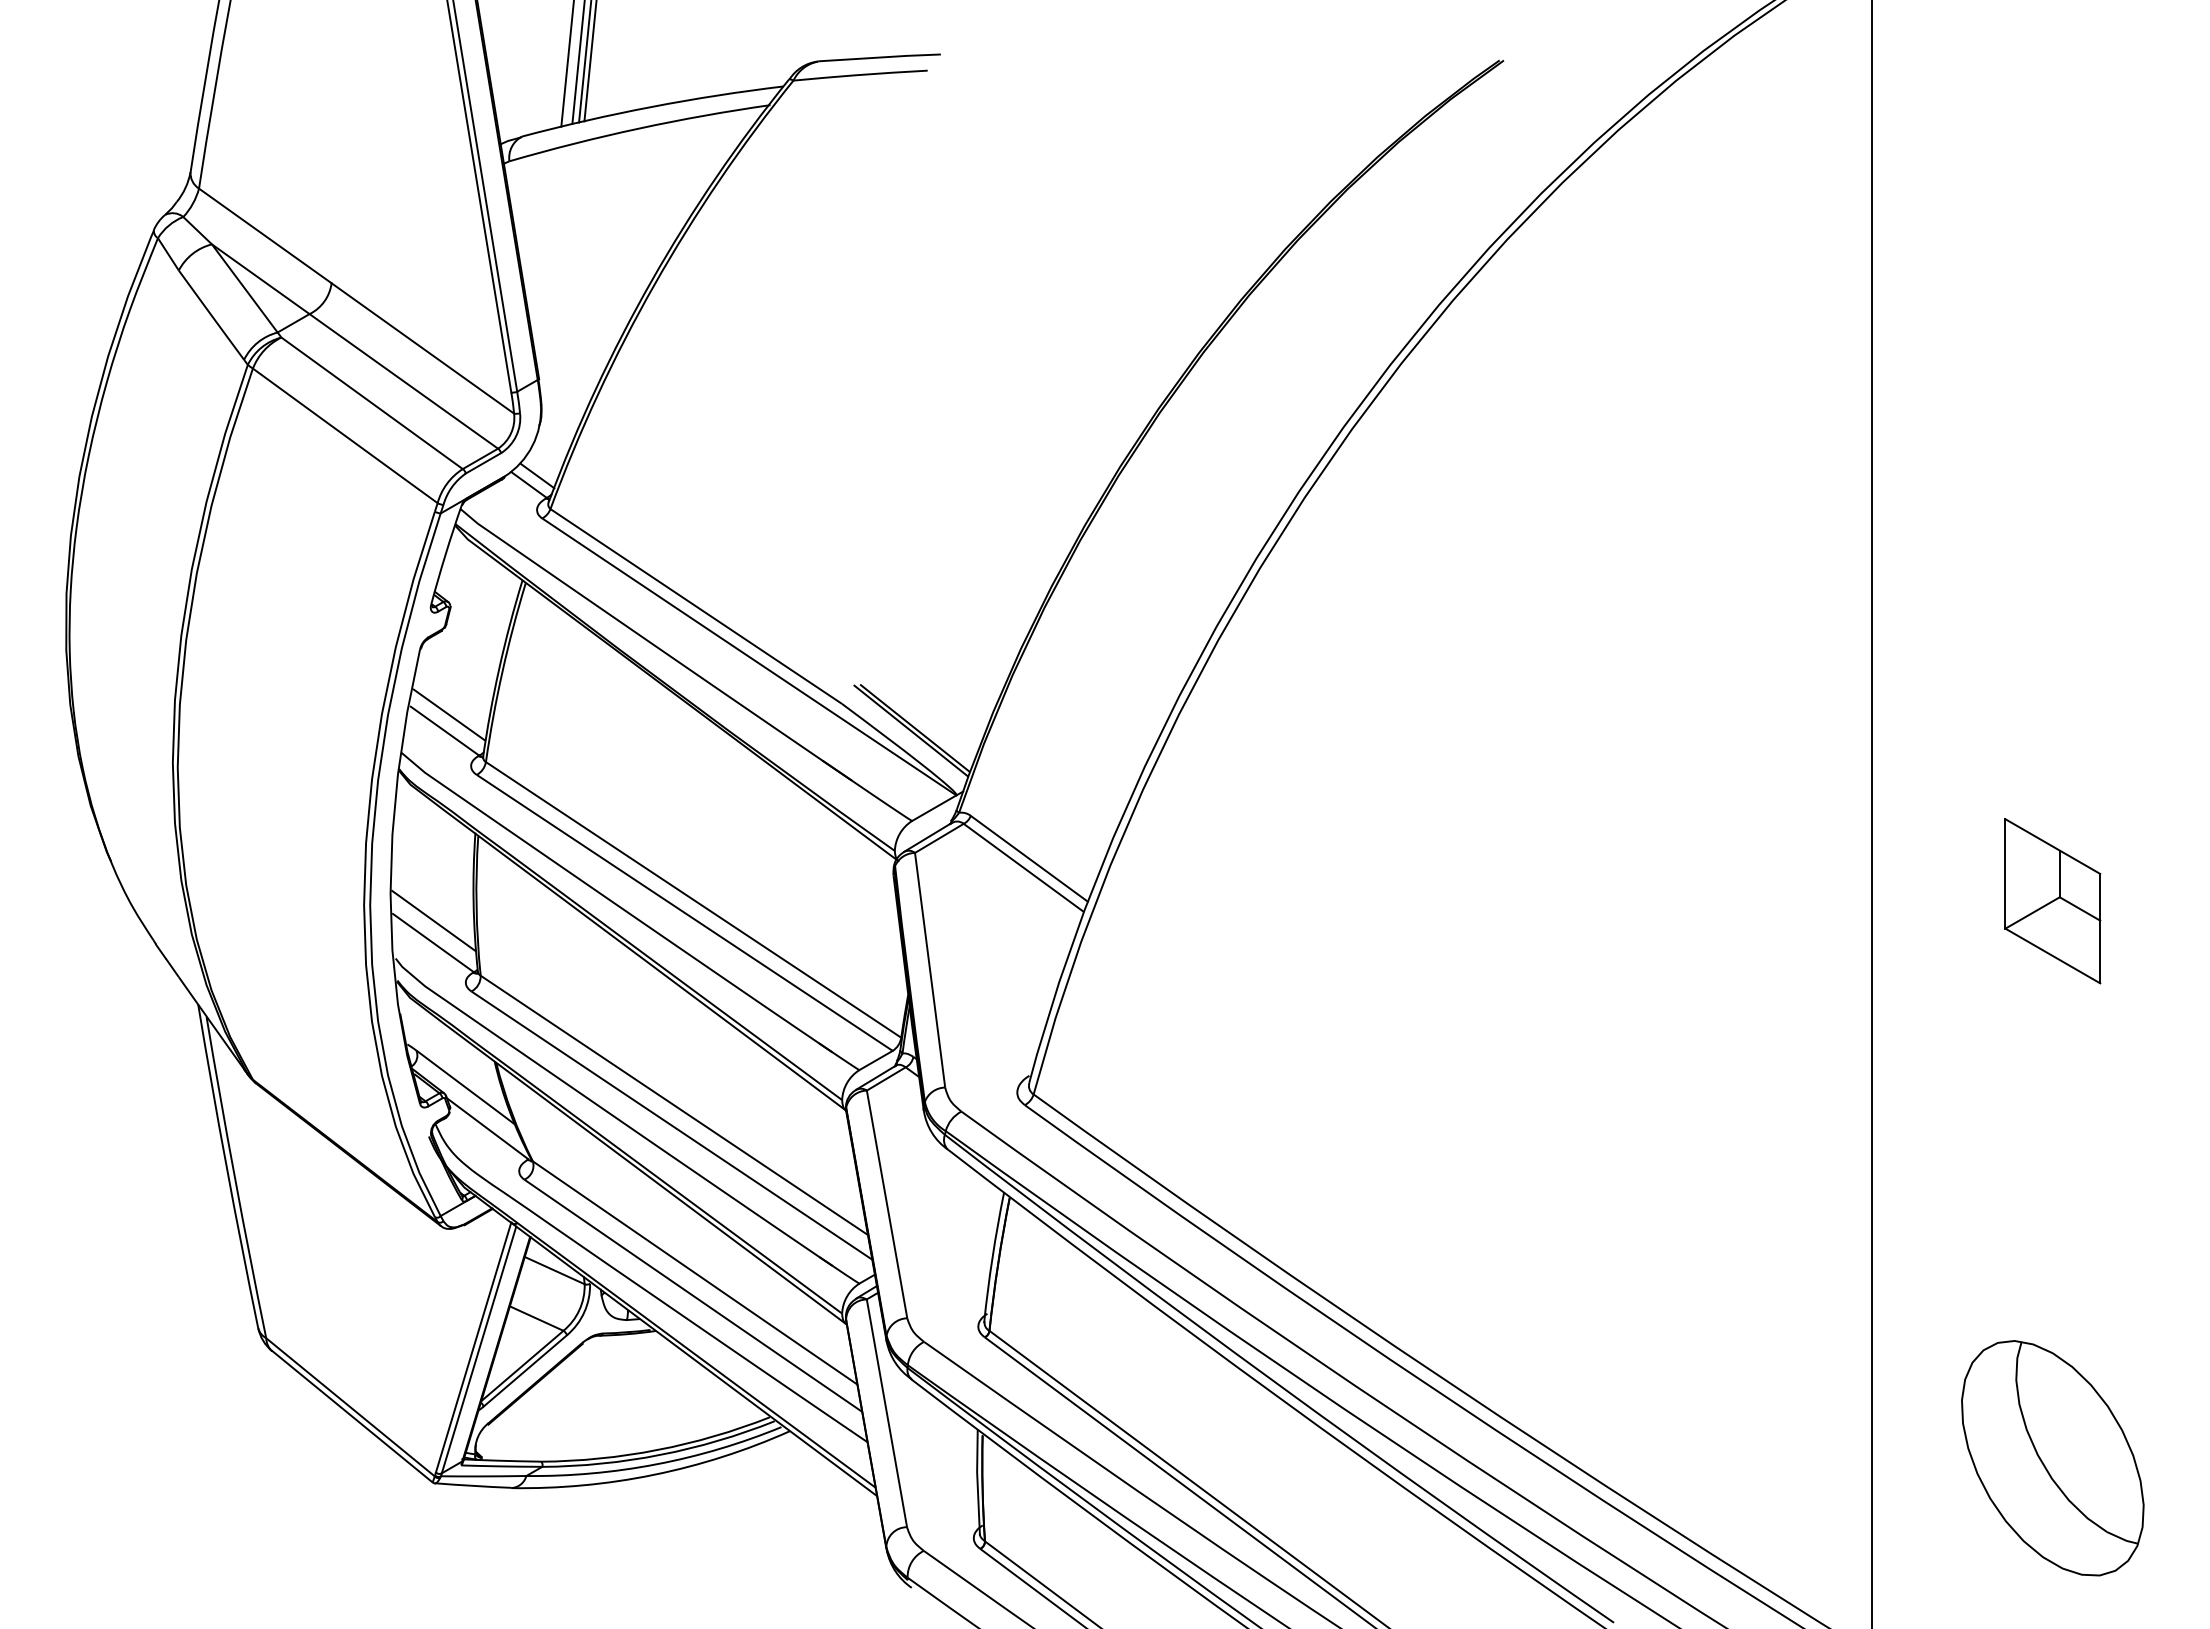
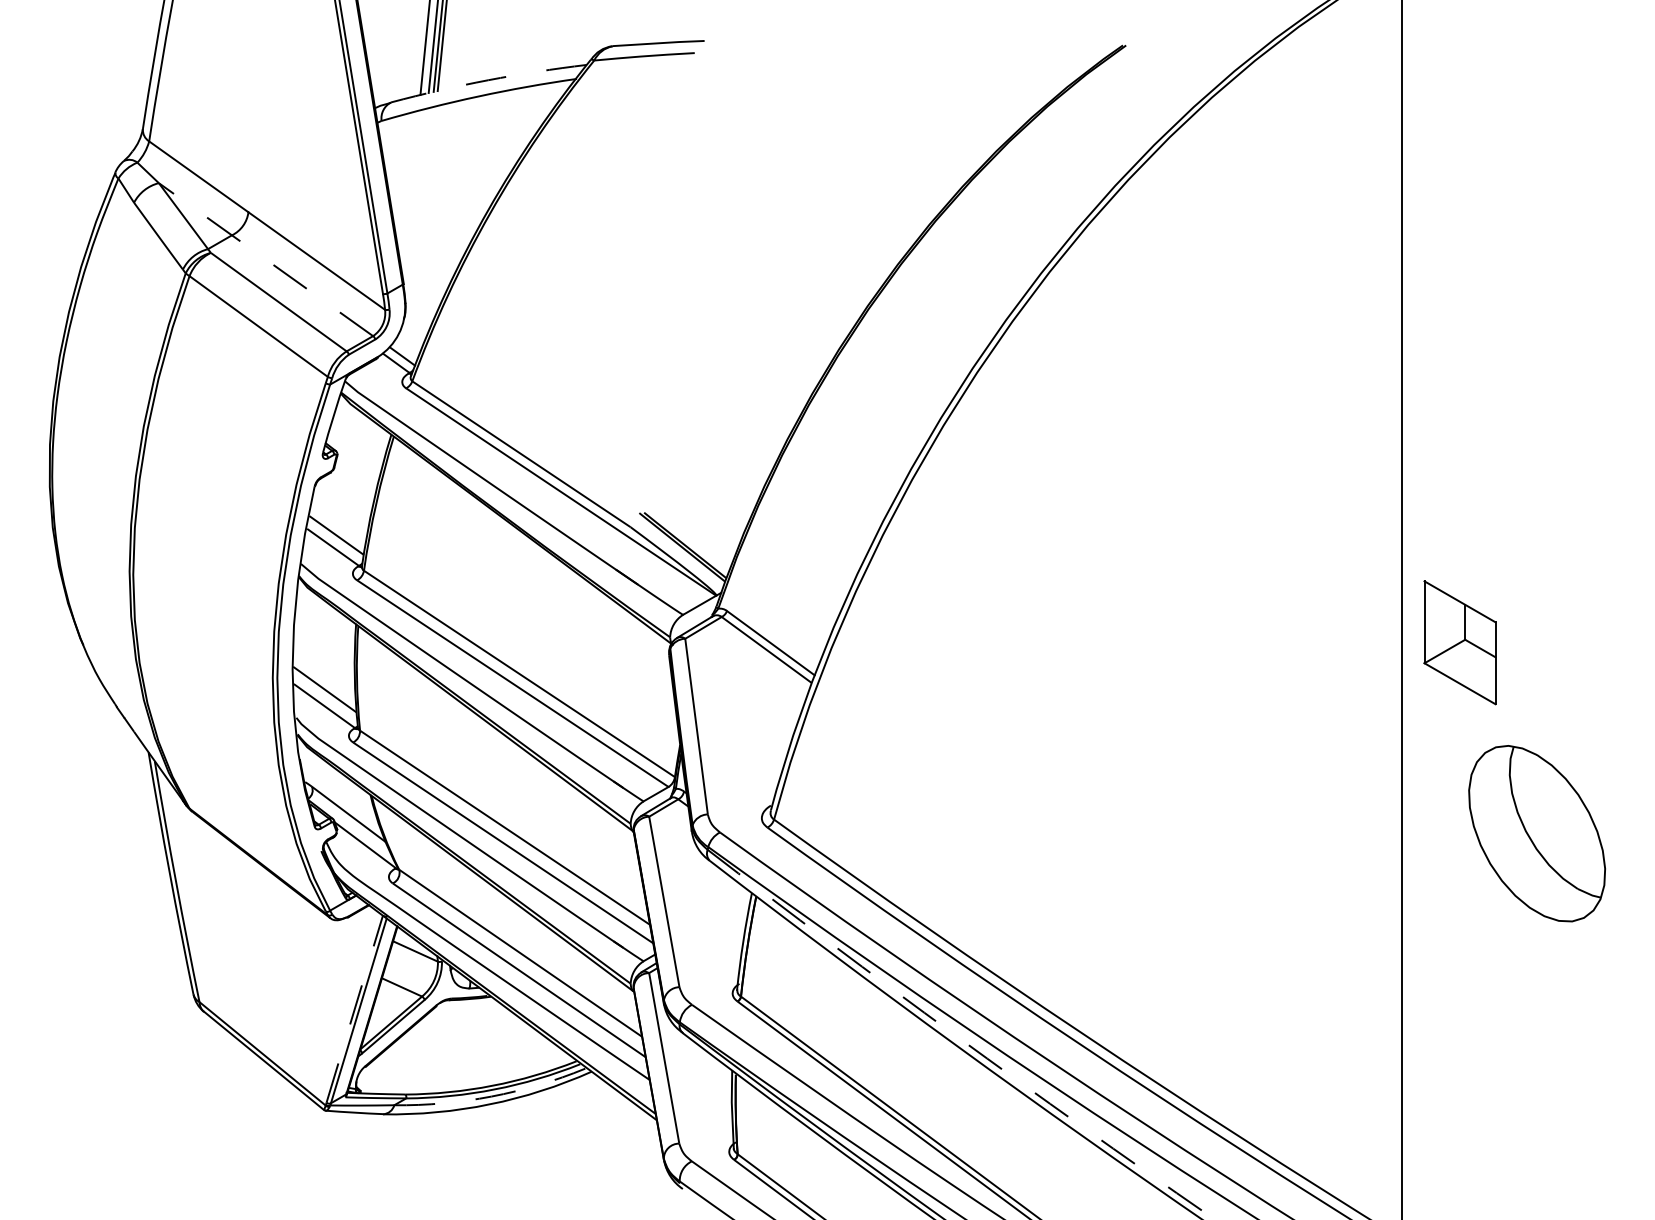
arc: (651, 106) -> (487, 79), solid -> dashed
line: (355, 346) -> (266, 259), solid -> dashed
part: (2052, 901) -> (1459, 642), moved
line: (473, 1347) -> (354, 1009), solid -> dashed
arc: (1276, 1383) -> (955, 1036), solid -> dashed
part: (2052, 1458) -> (1536, 833), moved
arc: (656, 1464) -> (491, 1096), solid -> dashed

